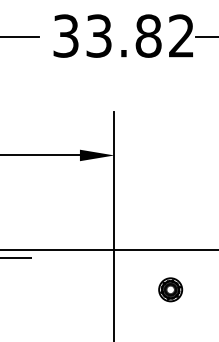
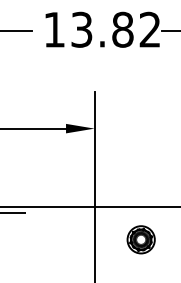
text: (66, 35) -> (54, 29), 33.82 -> 13.82
part: (169, 289) -> (140, 239), size x1.43

